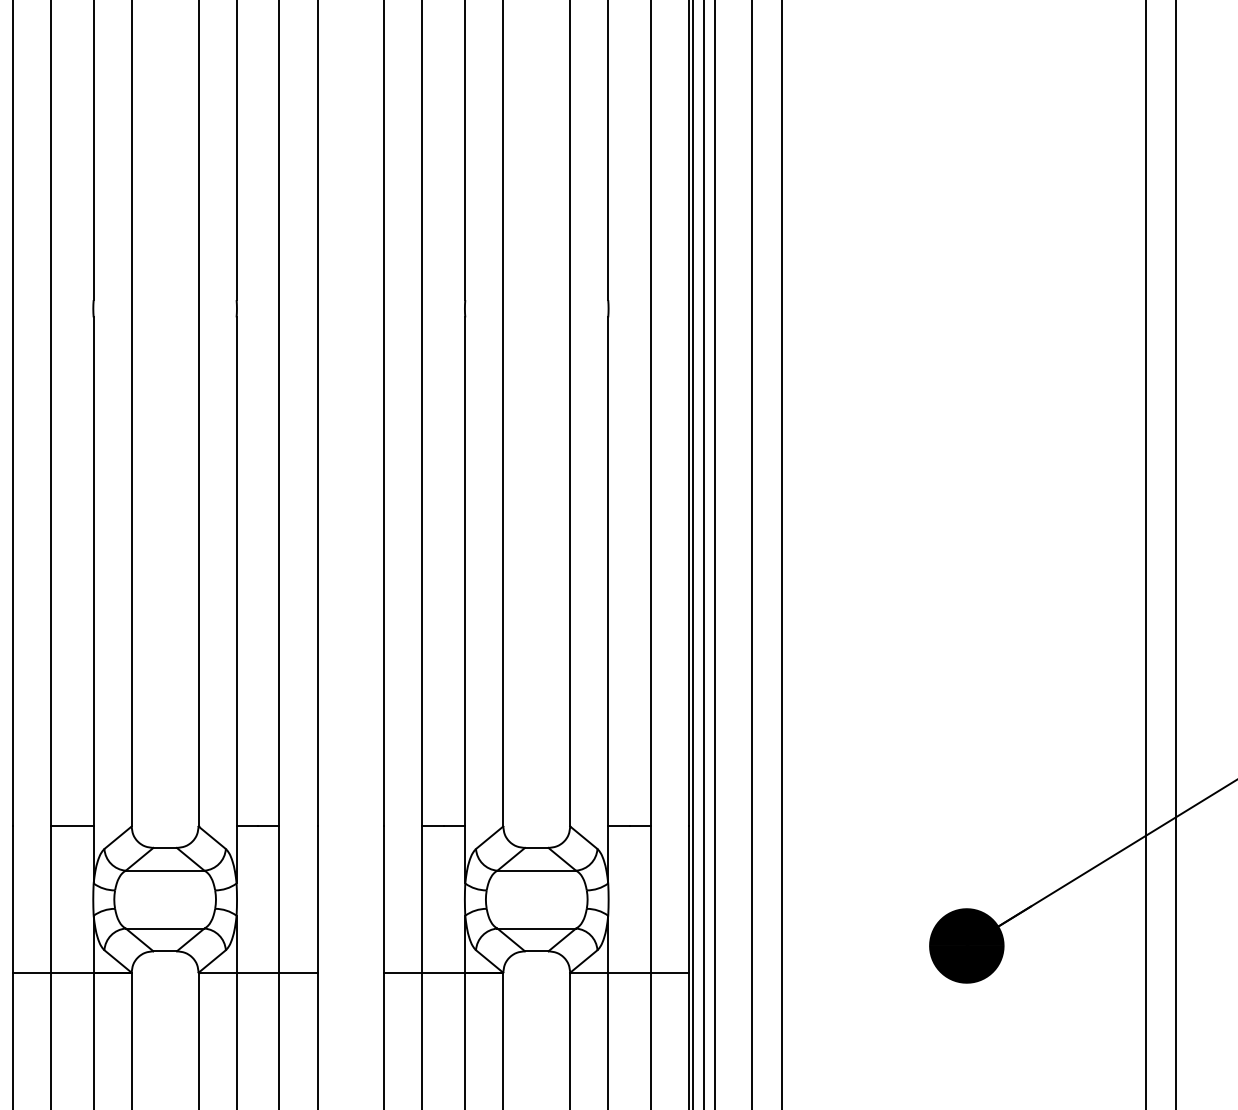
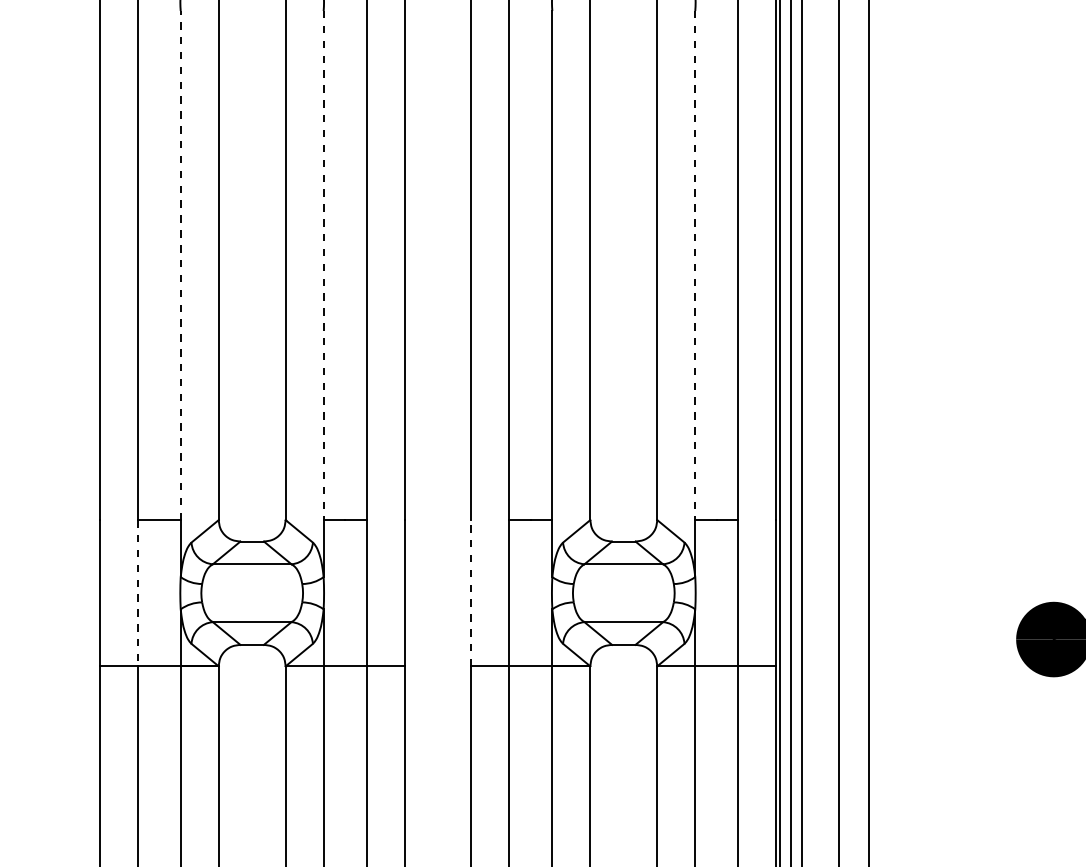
line: (93, 571) -> (180, 265), solid -> dashed
line: (236, 571) -> (323, 265), solid -> dashed
line: (608, 571) -> (695, 265), solid -> dashed
line: (384, 899) -> (471, 593), solid -> dashed
line: (50, 900) -> (137, 594), solid -> dashed

